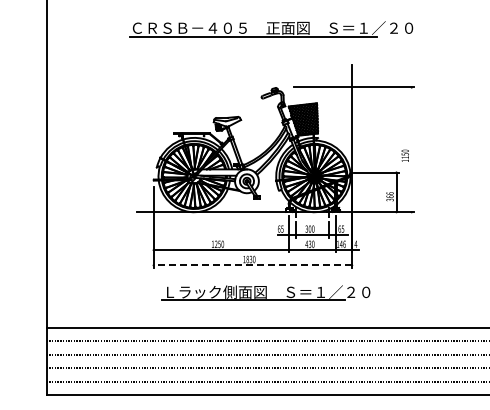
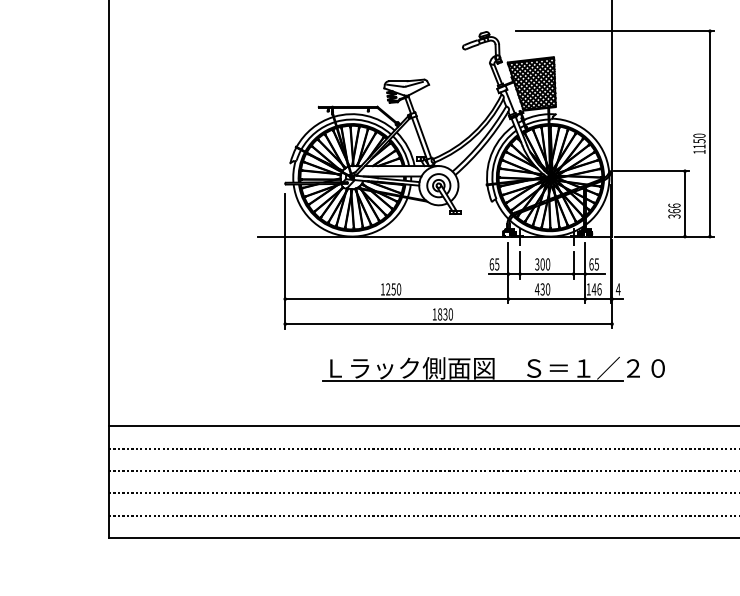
line: (411, 149) -> (709, 133), added
line: (252, 265) -> (447, 324), dashed -> solid
part: (265, 292) -> (492, 368), moved

